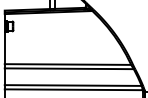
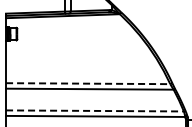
line: (68, 64) -> (88, 83), solid -> dashed
line: (72, 85) -> (94, 110), solid -> dashed

